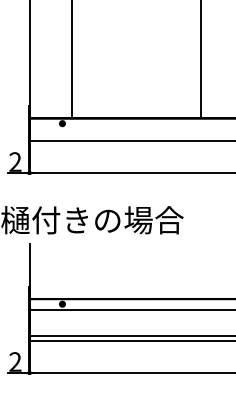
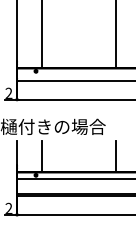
line: (71, 271) -> (41, 156), added
line: (200, 271) -> (115, 156), added

